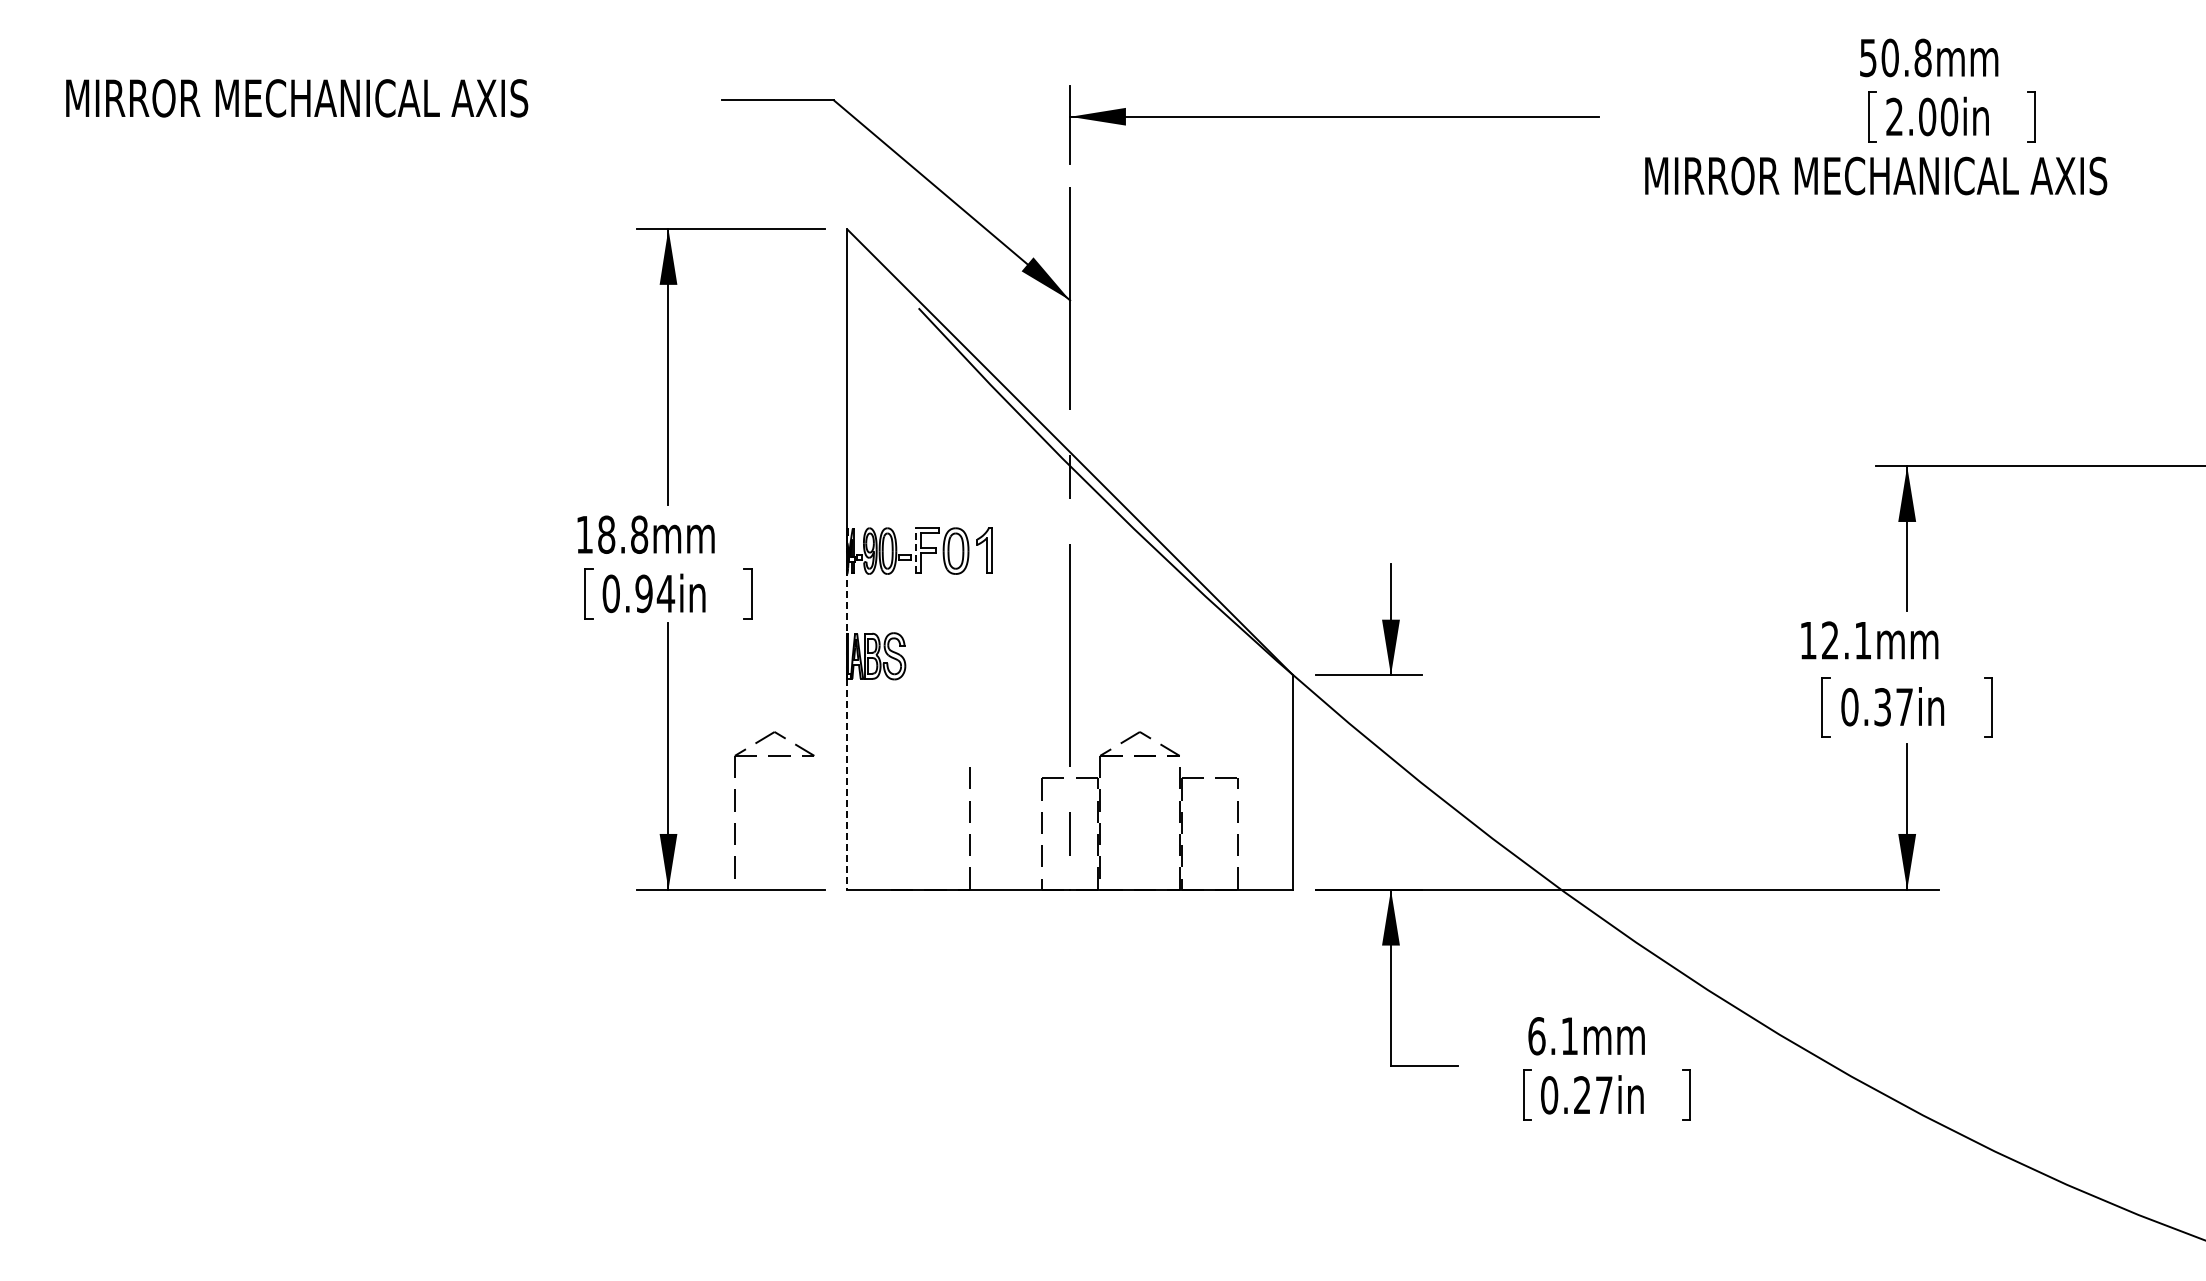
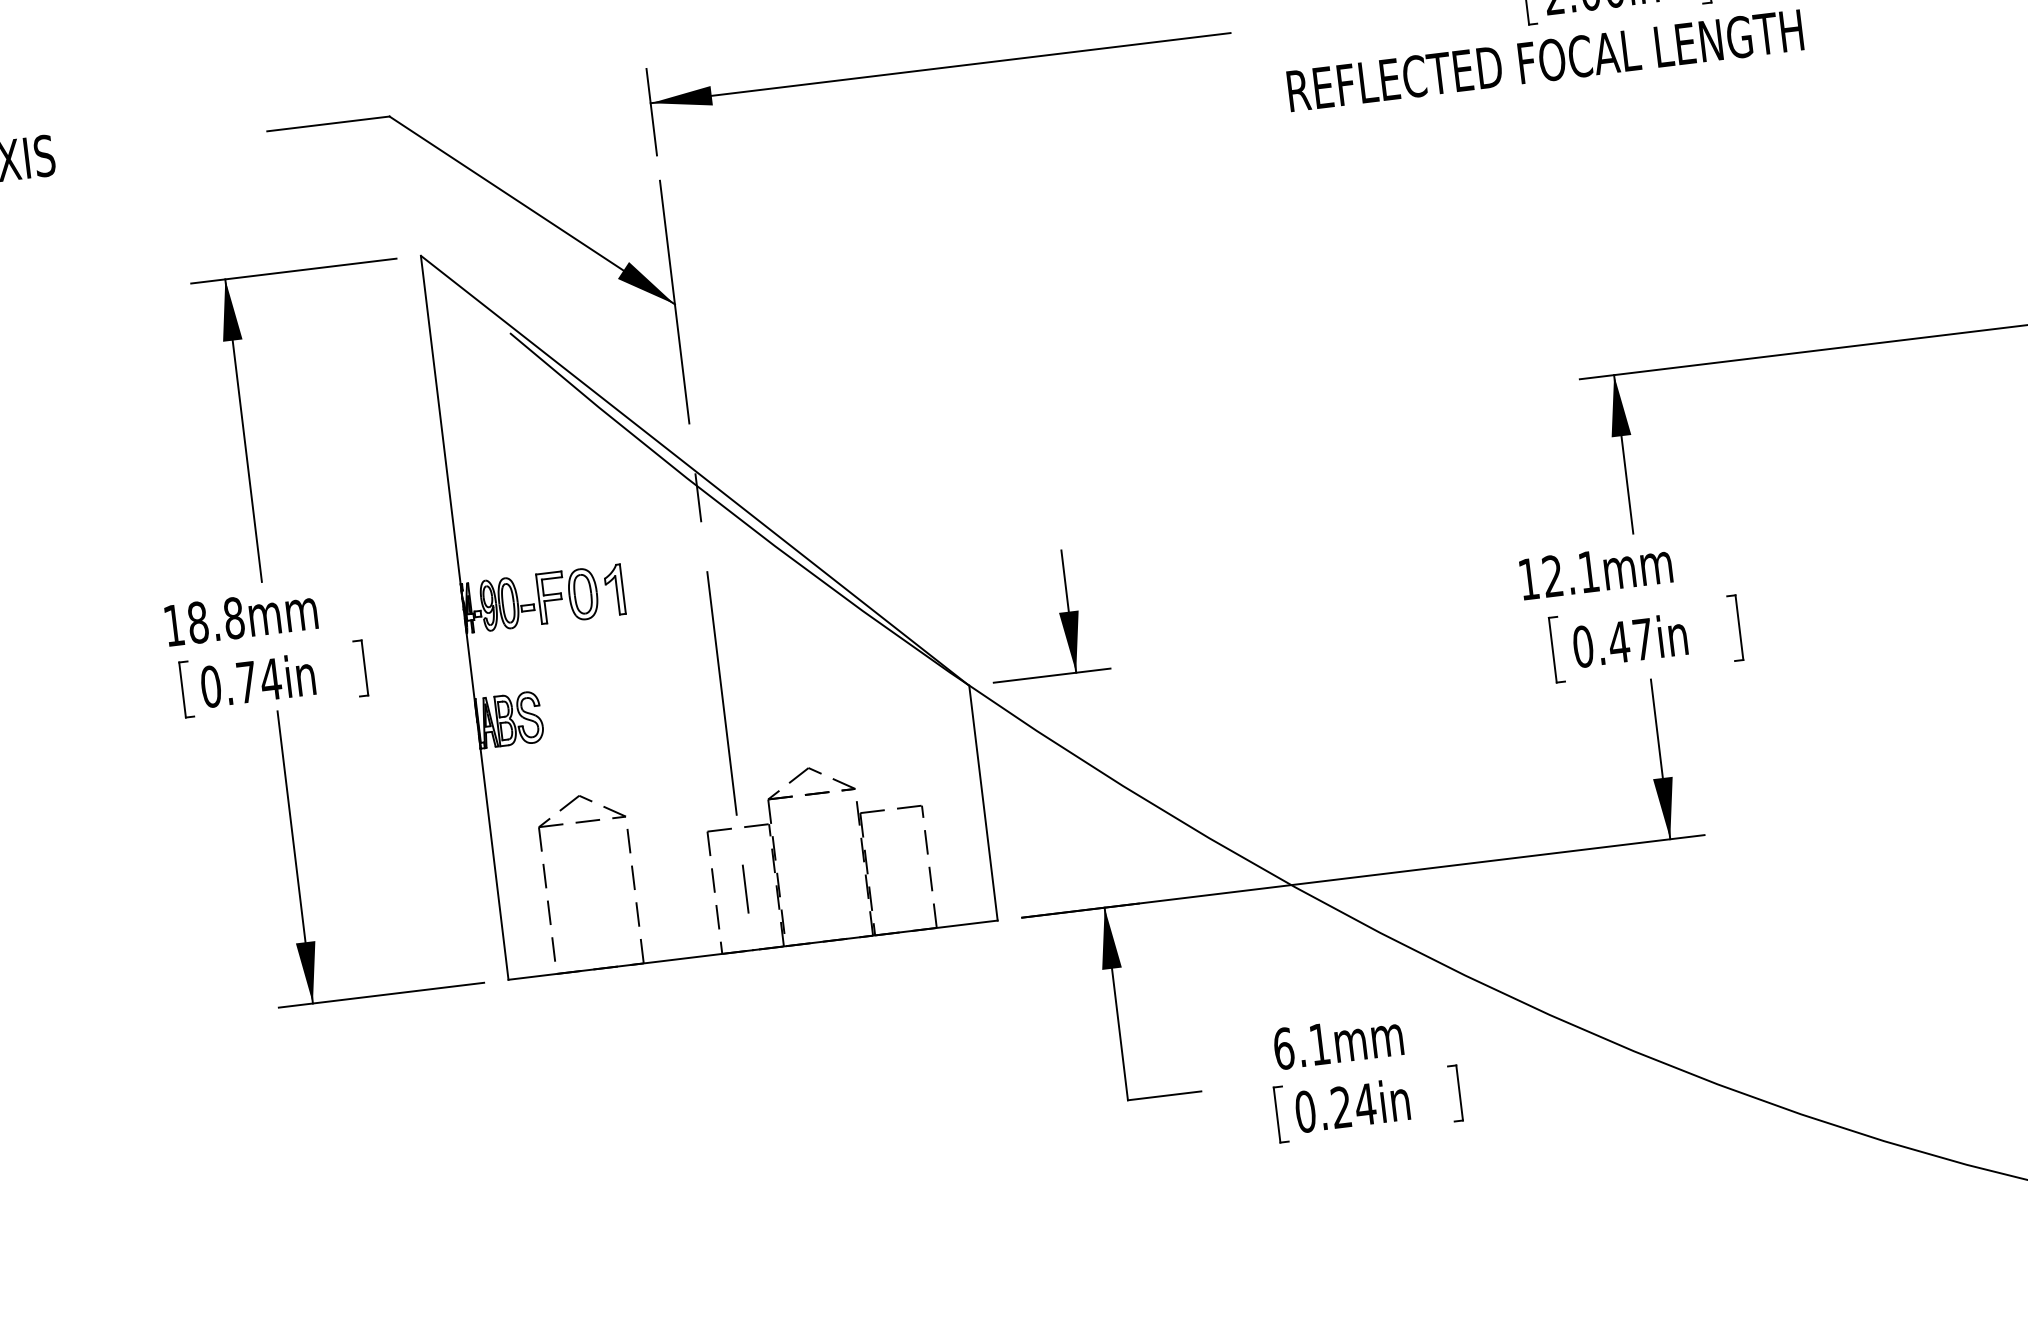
text: (1880, 175) -> (1546, 60), MIRROR MECHANICAL AXIS -> REFLECTED FOCAL LENGTH
line: (915, 550) -> (538, 598), dashed -> solid
text: (643, 593) -> (246, 682), 0.94in -> 0.74in
line: (846, 603) -> (470, 666), dashed -> solid
text: (1882, 707) -> (1619, 642), 0.37in -> 0.47in
line: (846, 784) -> (494, 864), dashed -> solid
part: (735, 804) -> (546, 880), moved
text: (1604, 1094) -> (1365, 1103), 0.27in -> 0.24in

